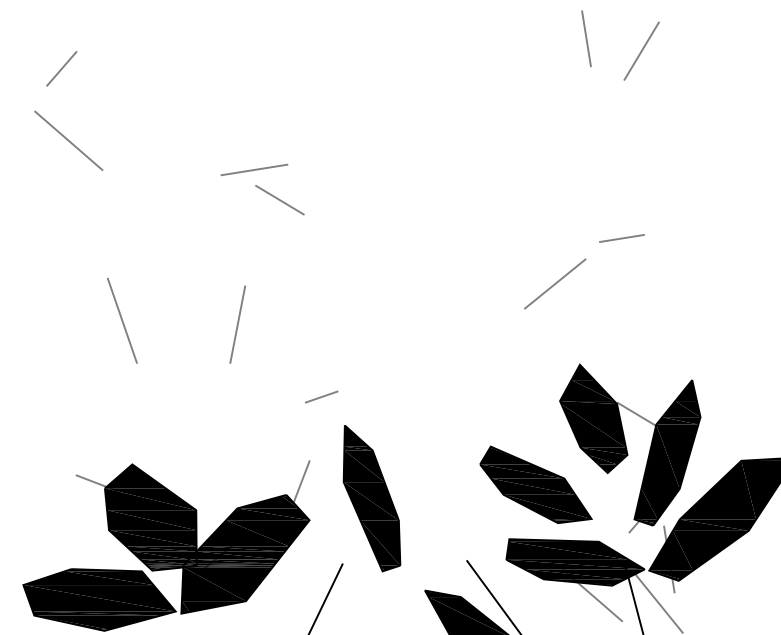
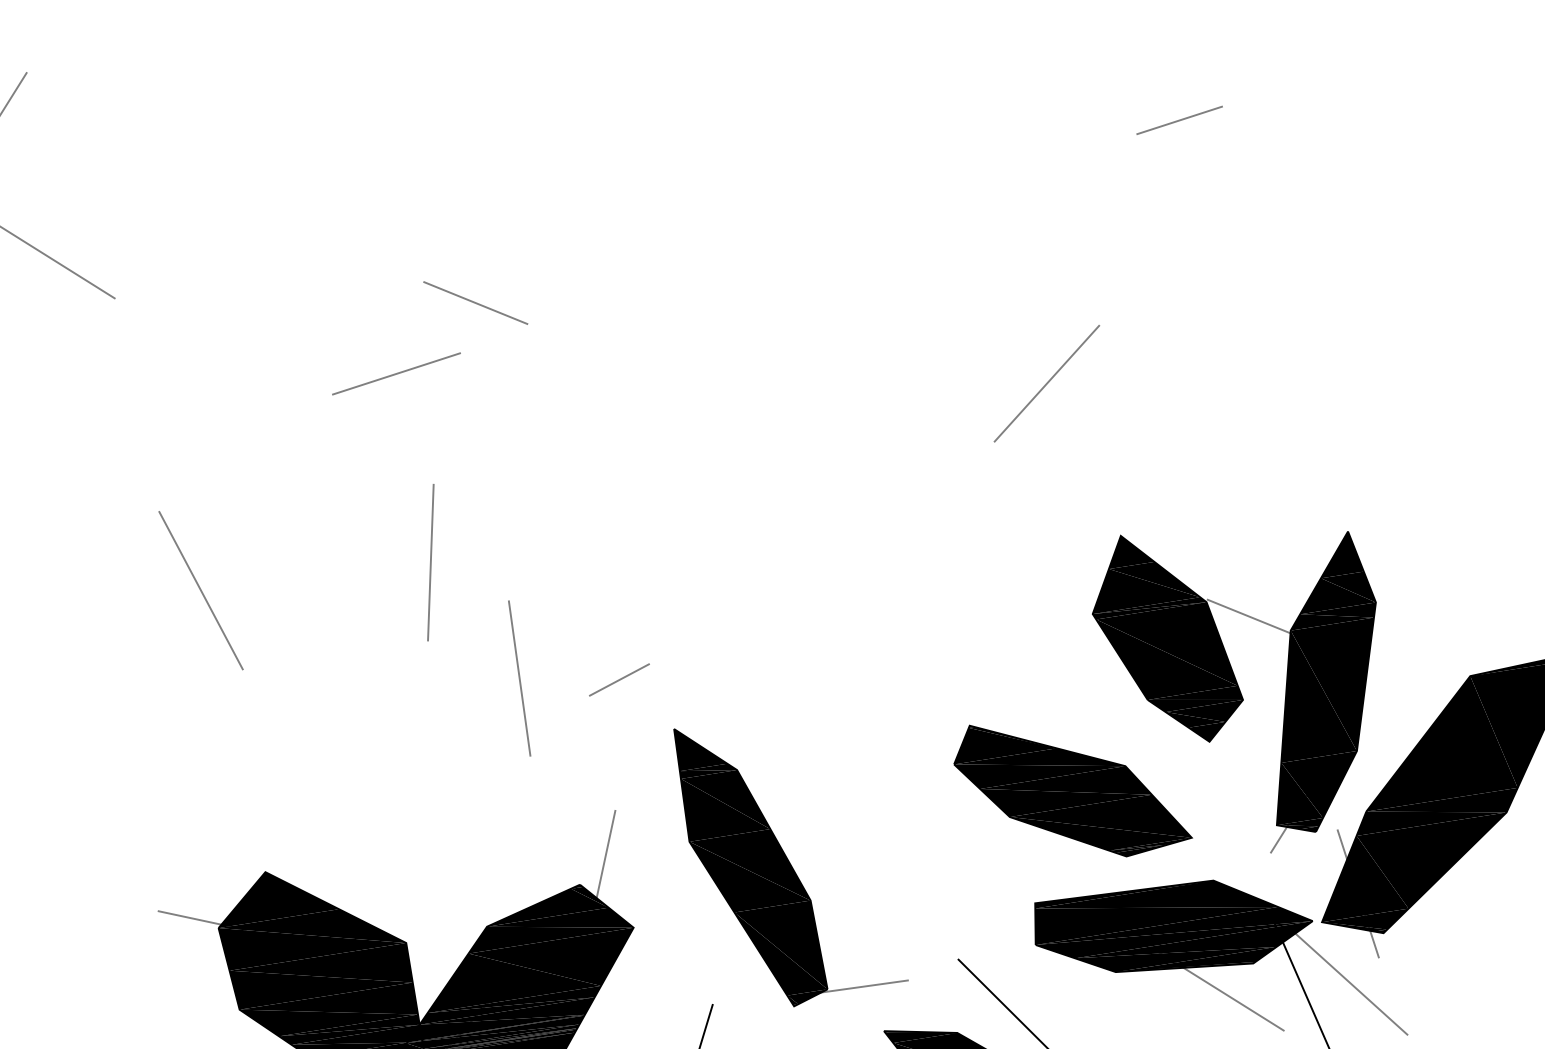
line: (253, 169) -> (394, 373), moved
line: (621, 238) -> (1178, 120), moved
line: (272, 388) -> (519, 678), added
line: (418, 566) -> (863, 985), added

